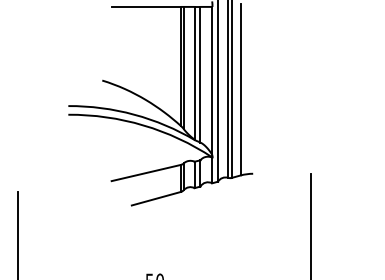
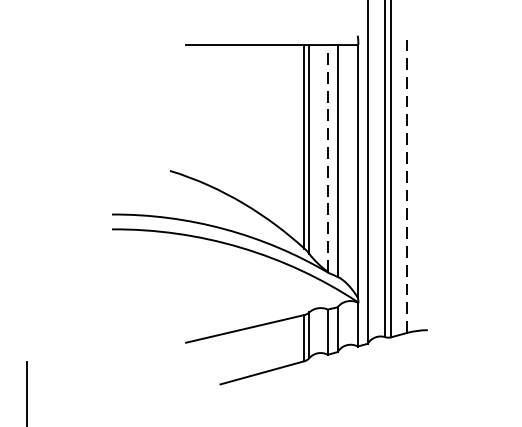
line: (194, 72) -> (327, 157), solid -> dashed
line: (240, 89) -> (406, 186), solid -> dashed

